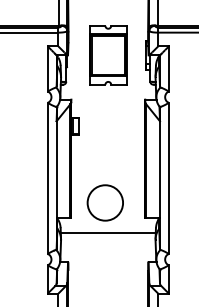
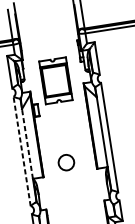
part: (108, 55) -> (56, 80), moved
line: (56, 169) -> (27, 143), solid -> dashed
line: (47, 178) -> (21, 151), solid -> dashed
circle: (104, 202) -> (65, 162), size x0.6
line: (107, 232) -> (71, 183), removed

